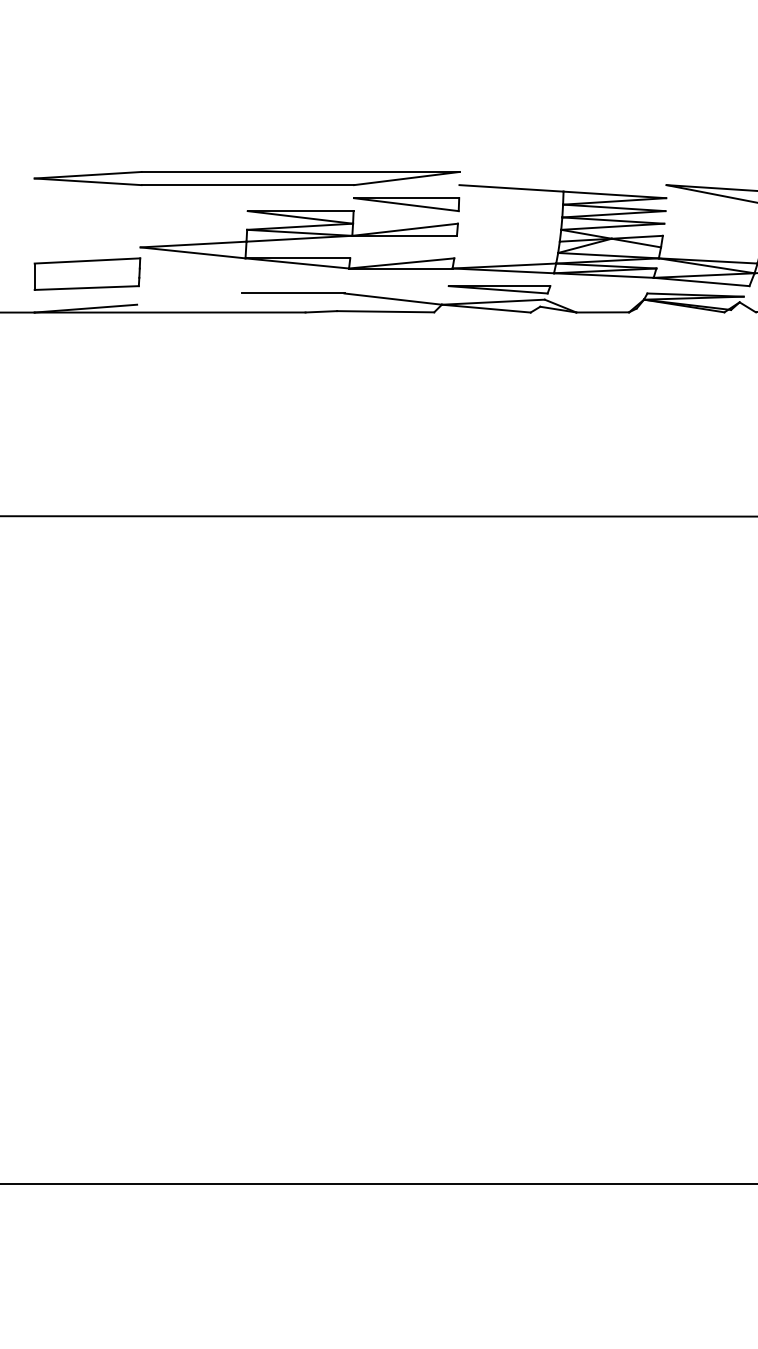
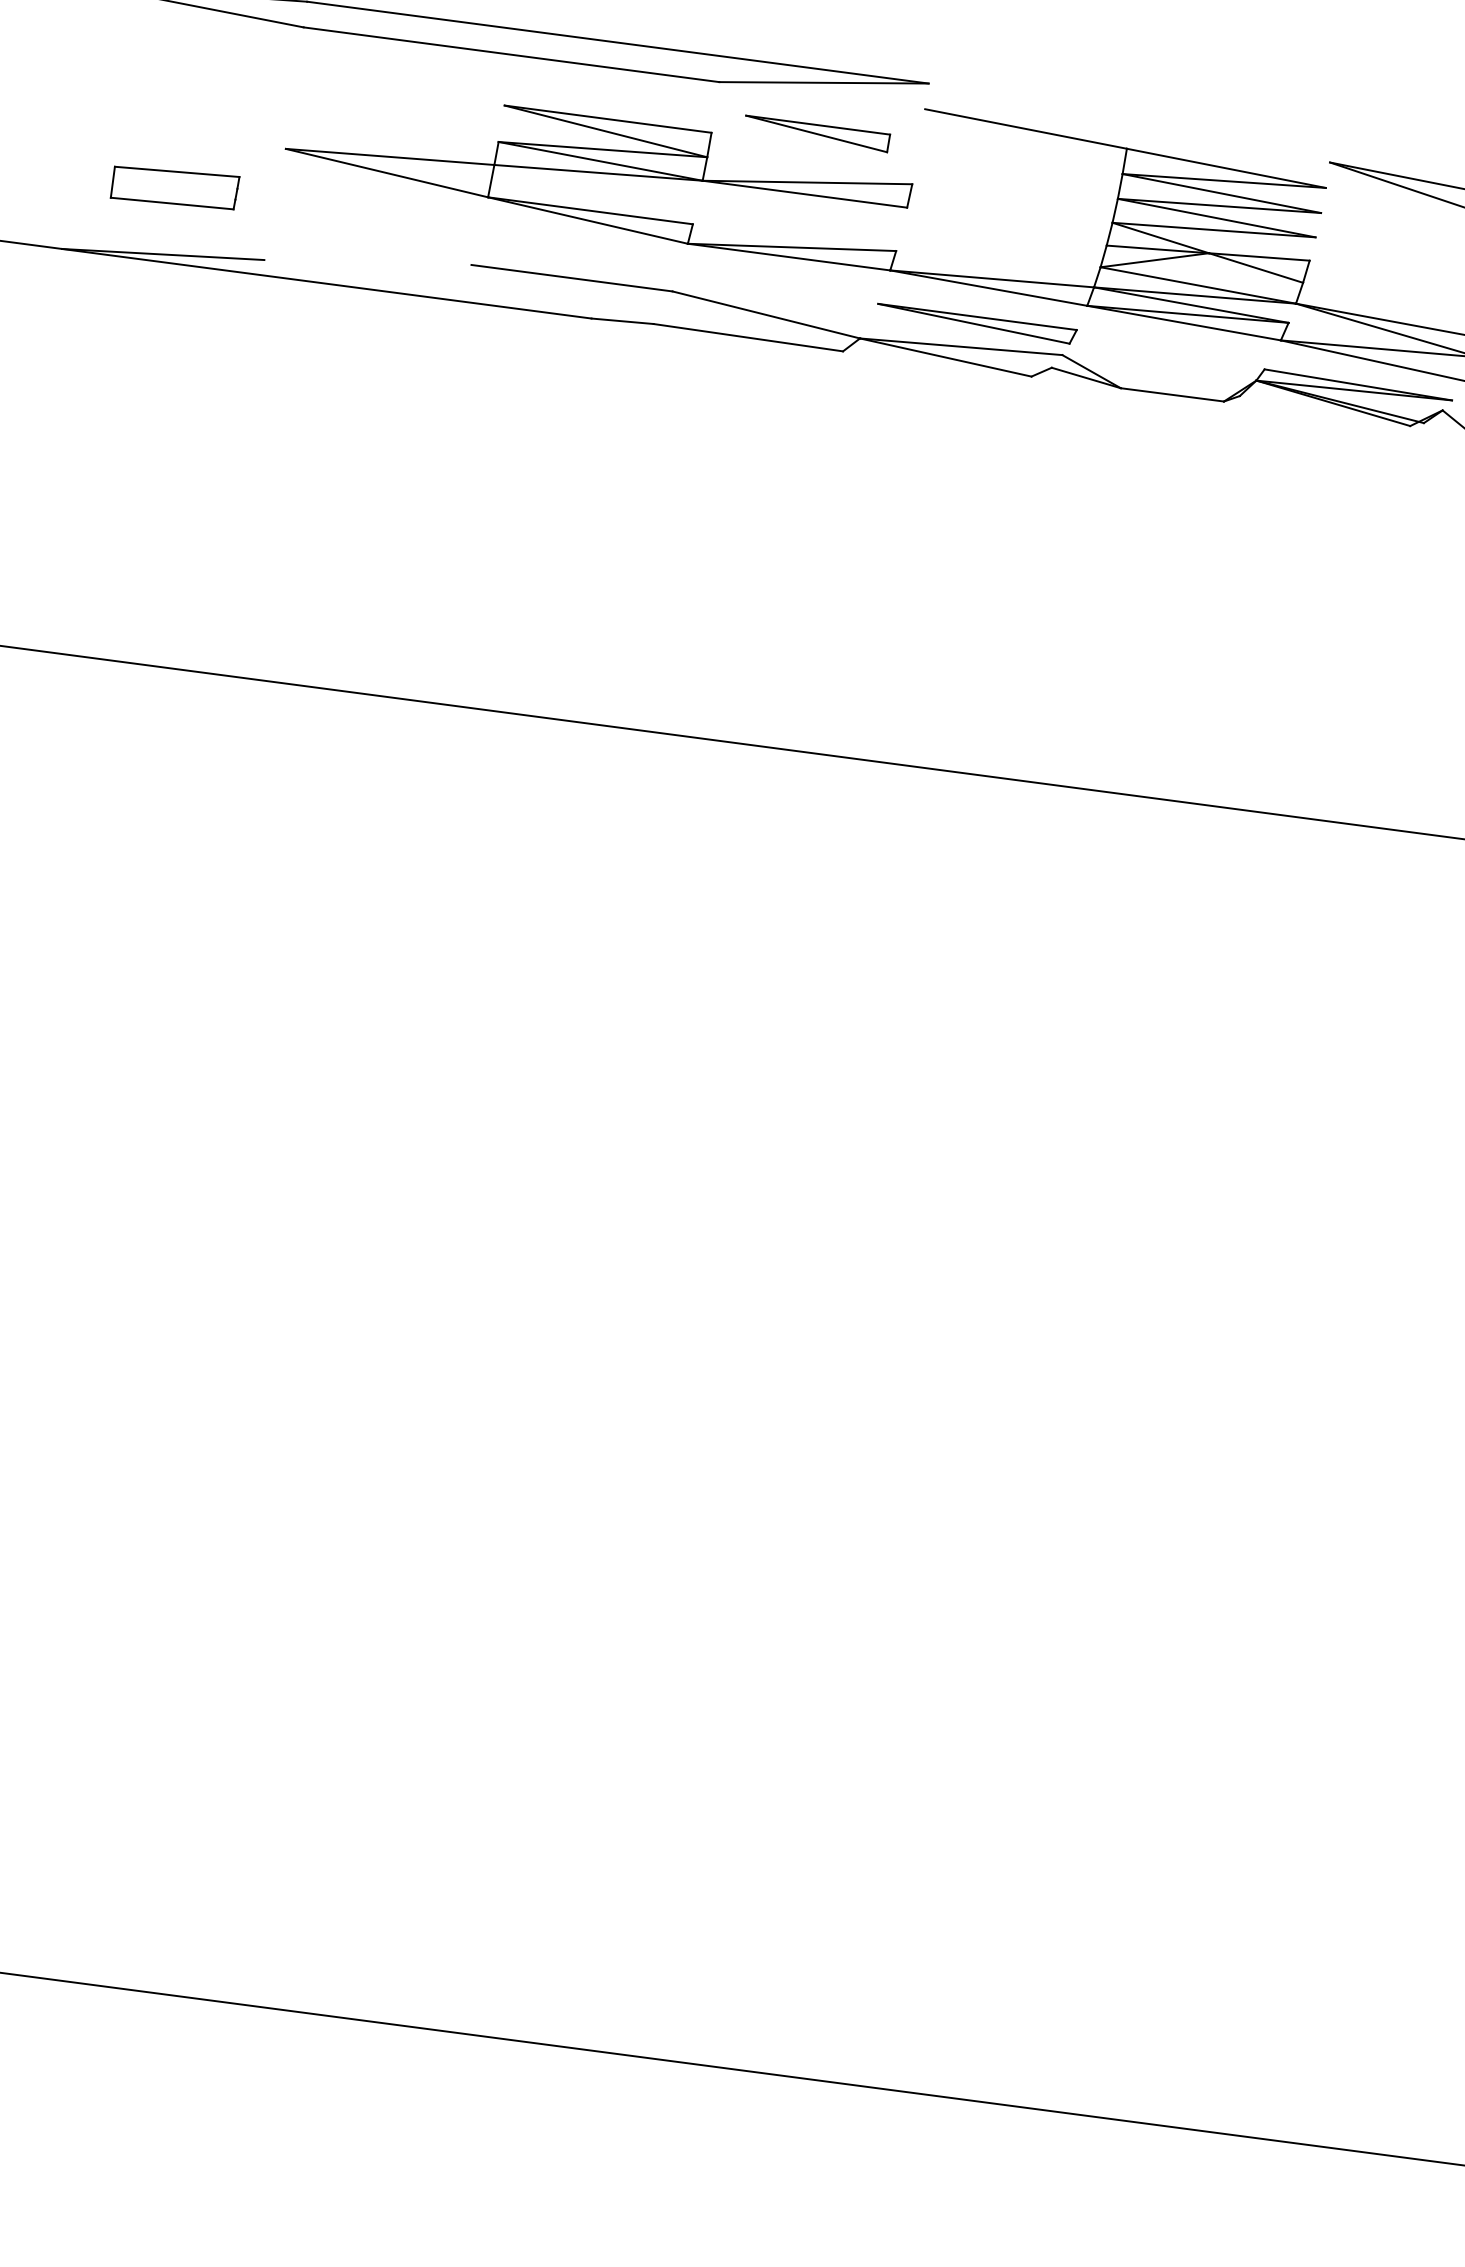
part: (406, 204) -> (816, 133), size x0.7
part: (87, 273) -> (175, 186), size x0.6

